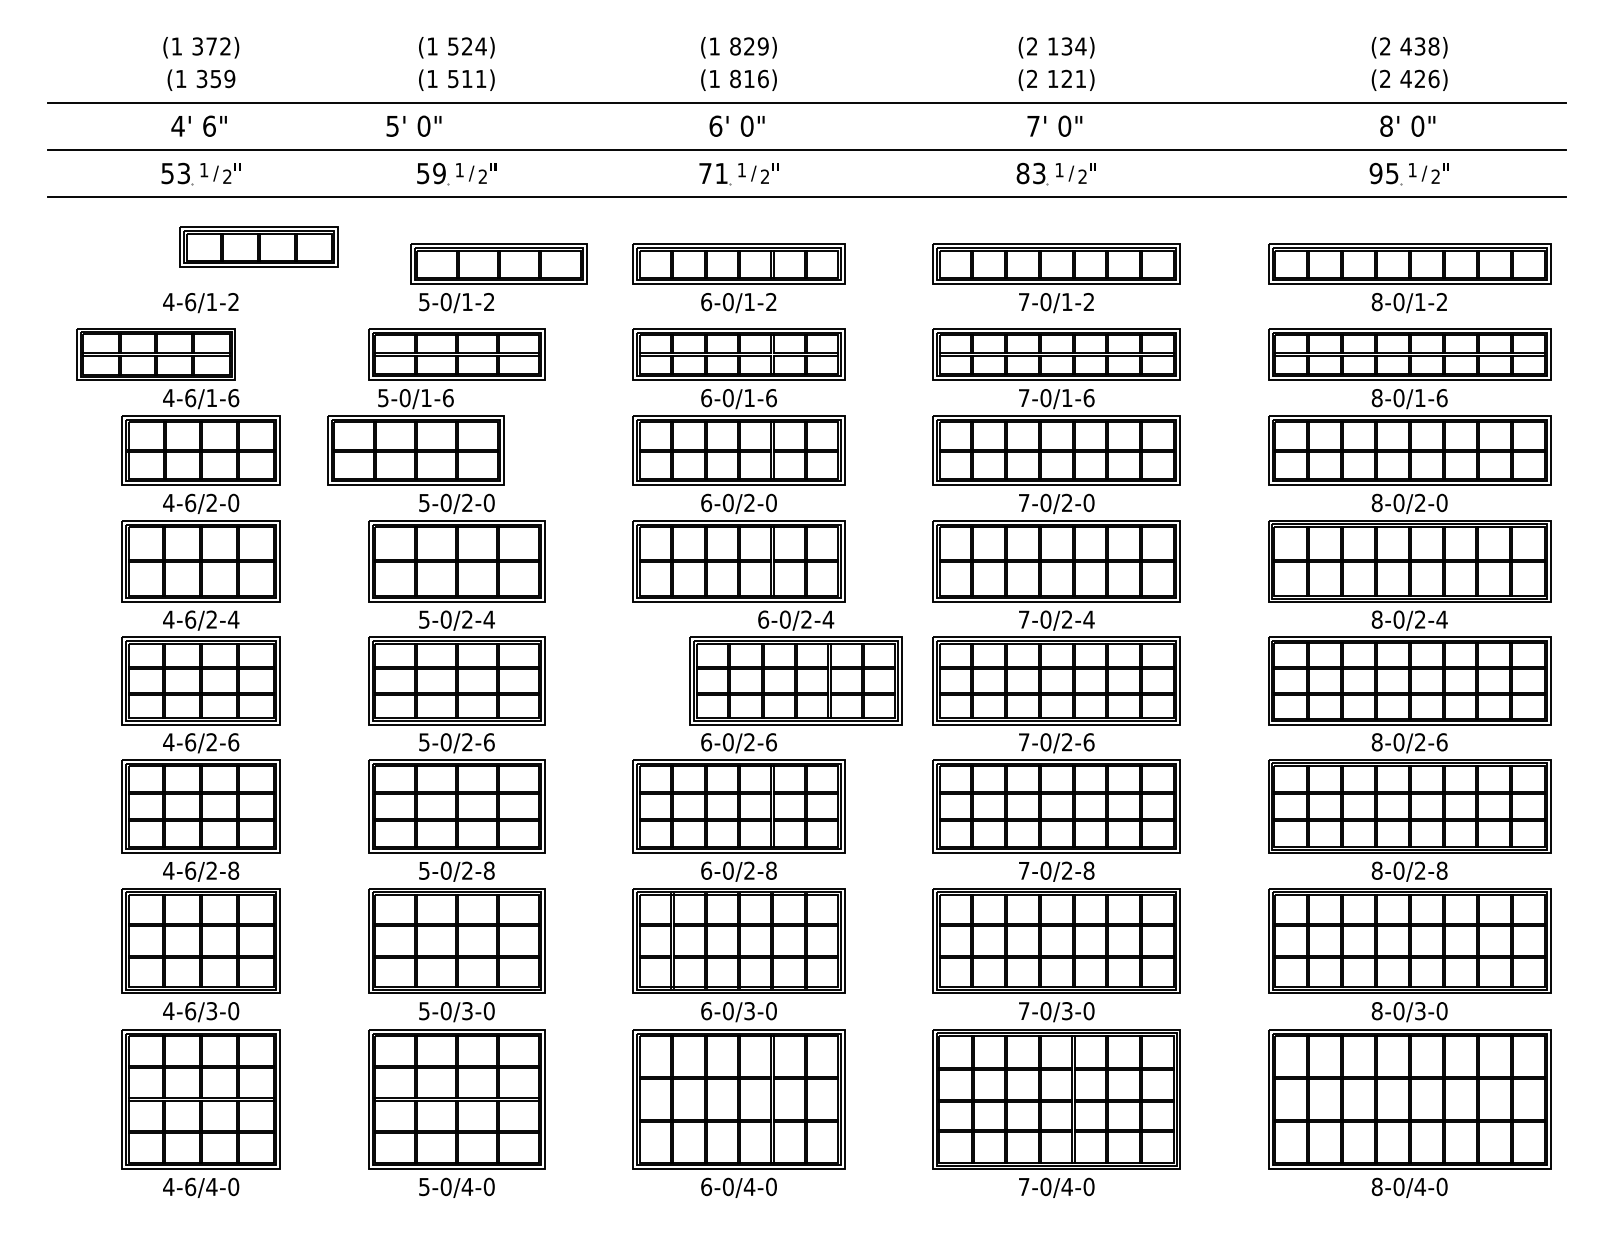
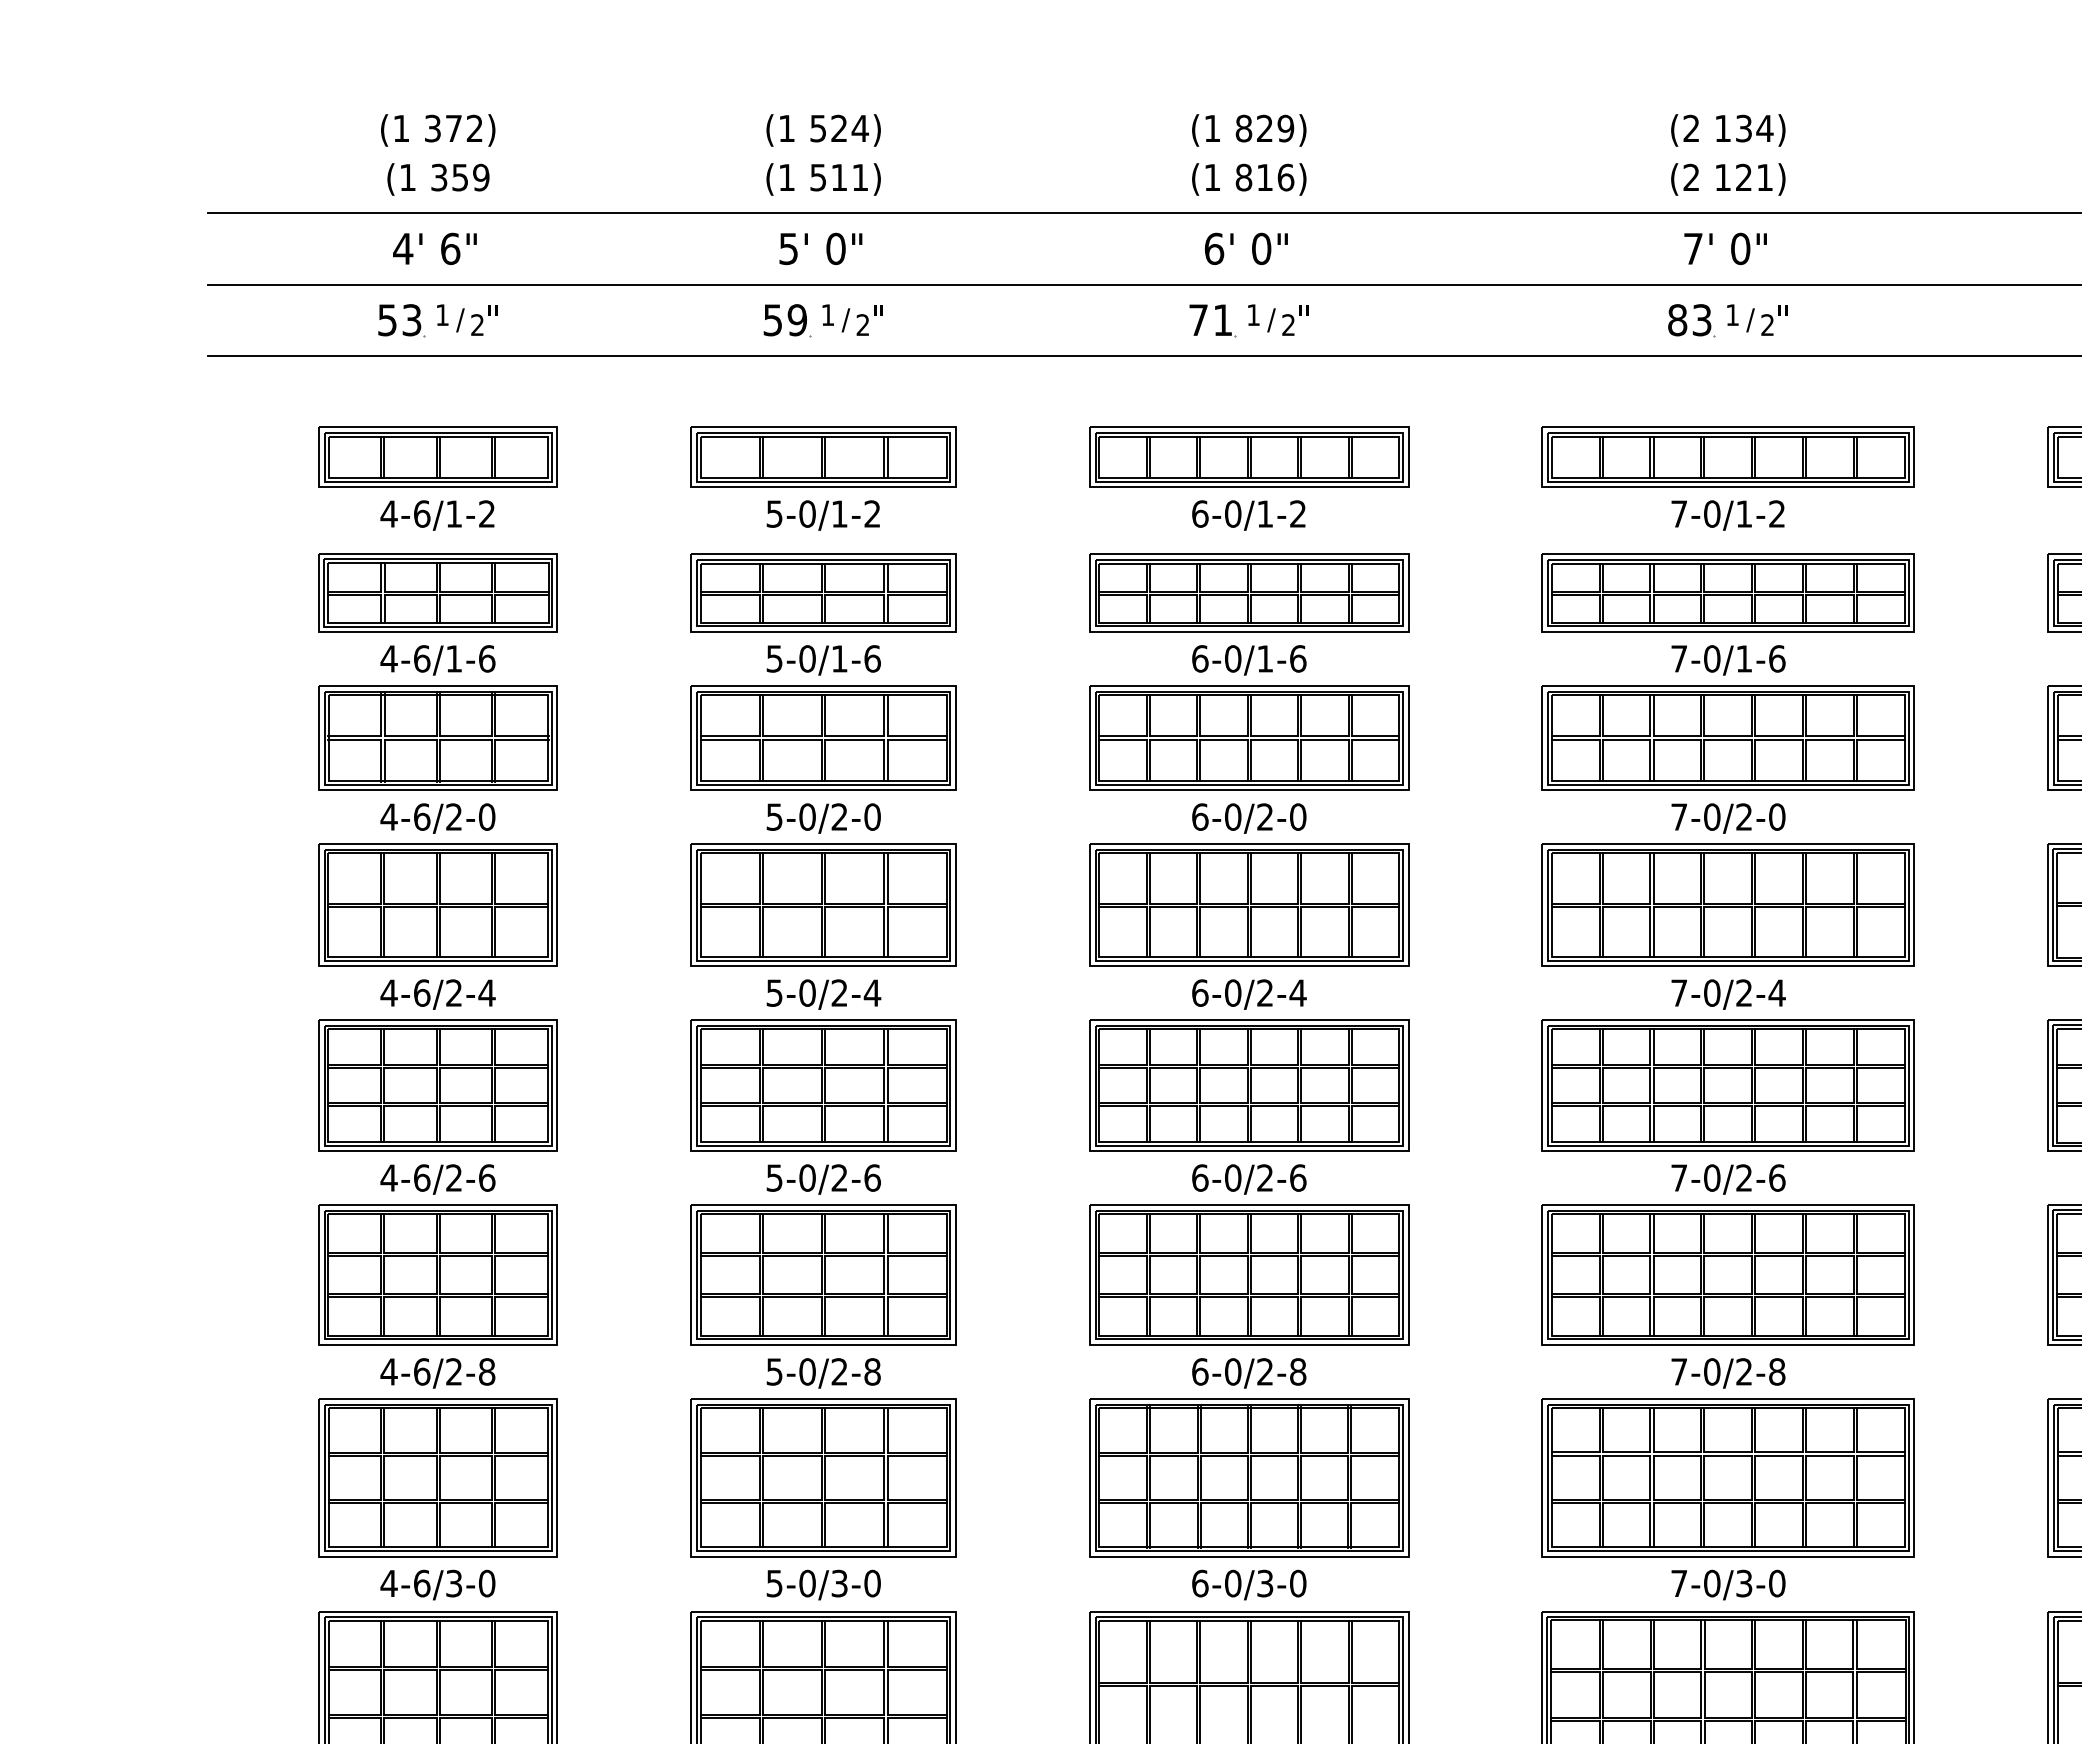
text: (413, 125) -> (820, 247), moved
part: (258, 246) -> (437, 455), moved
part: (498, 263) -> (823, 455), moved
part: (155, 354) -> (437, 593), moved
part: (415, 437) -> (823, 718), moved
part: (795, 667) -> (1248, 1065), moved

